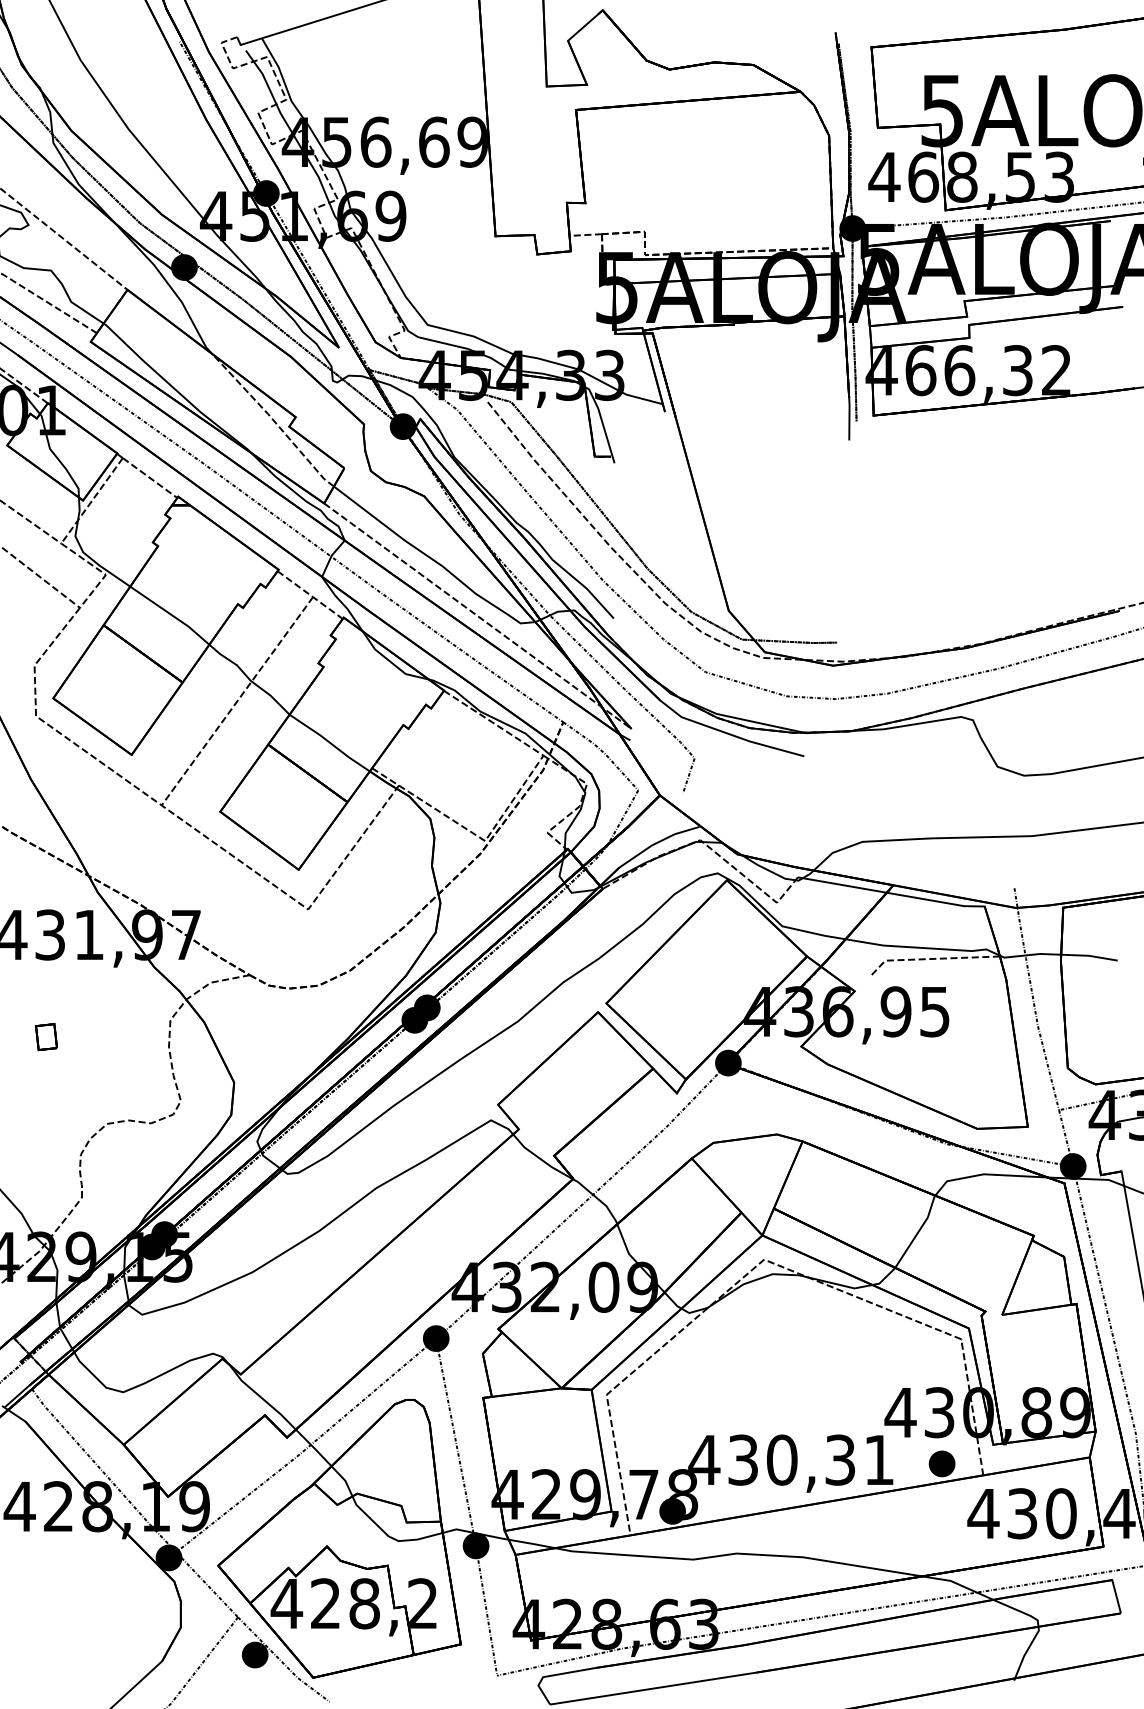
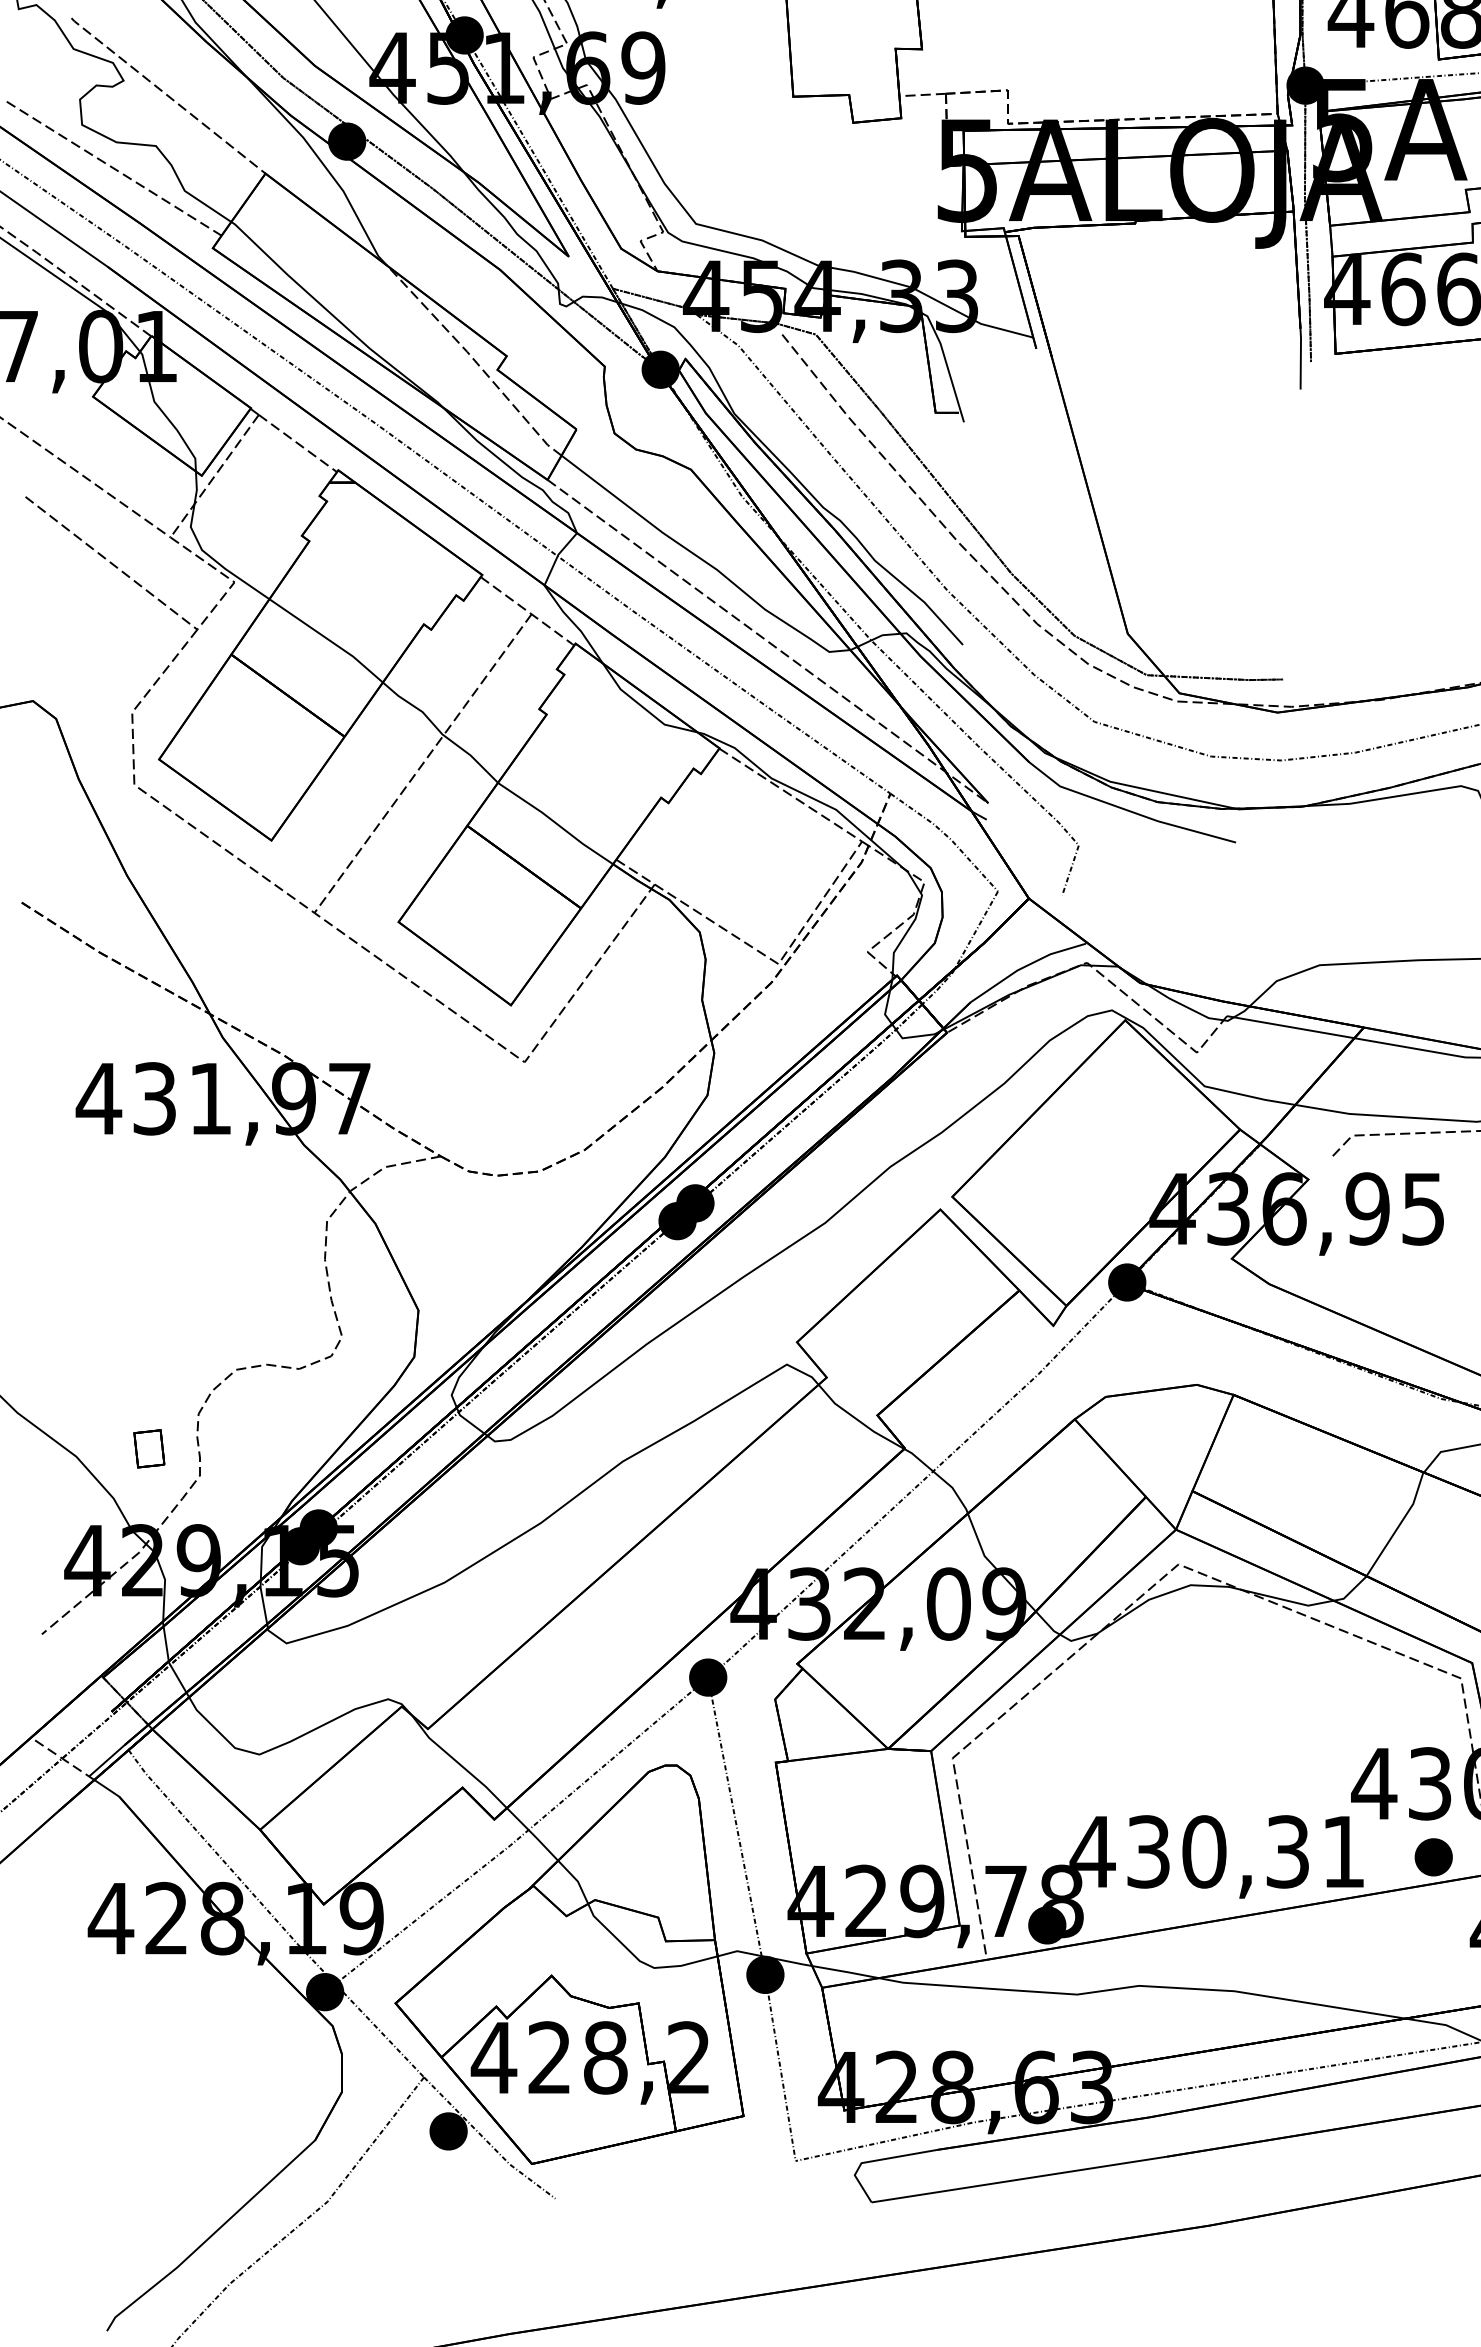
part: (46, 1037) -> (149, 1449), moved

